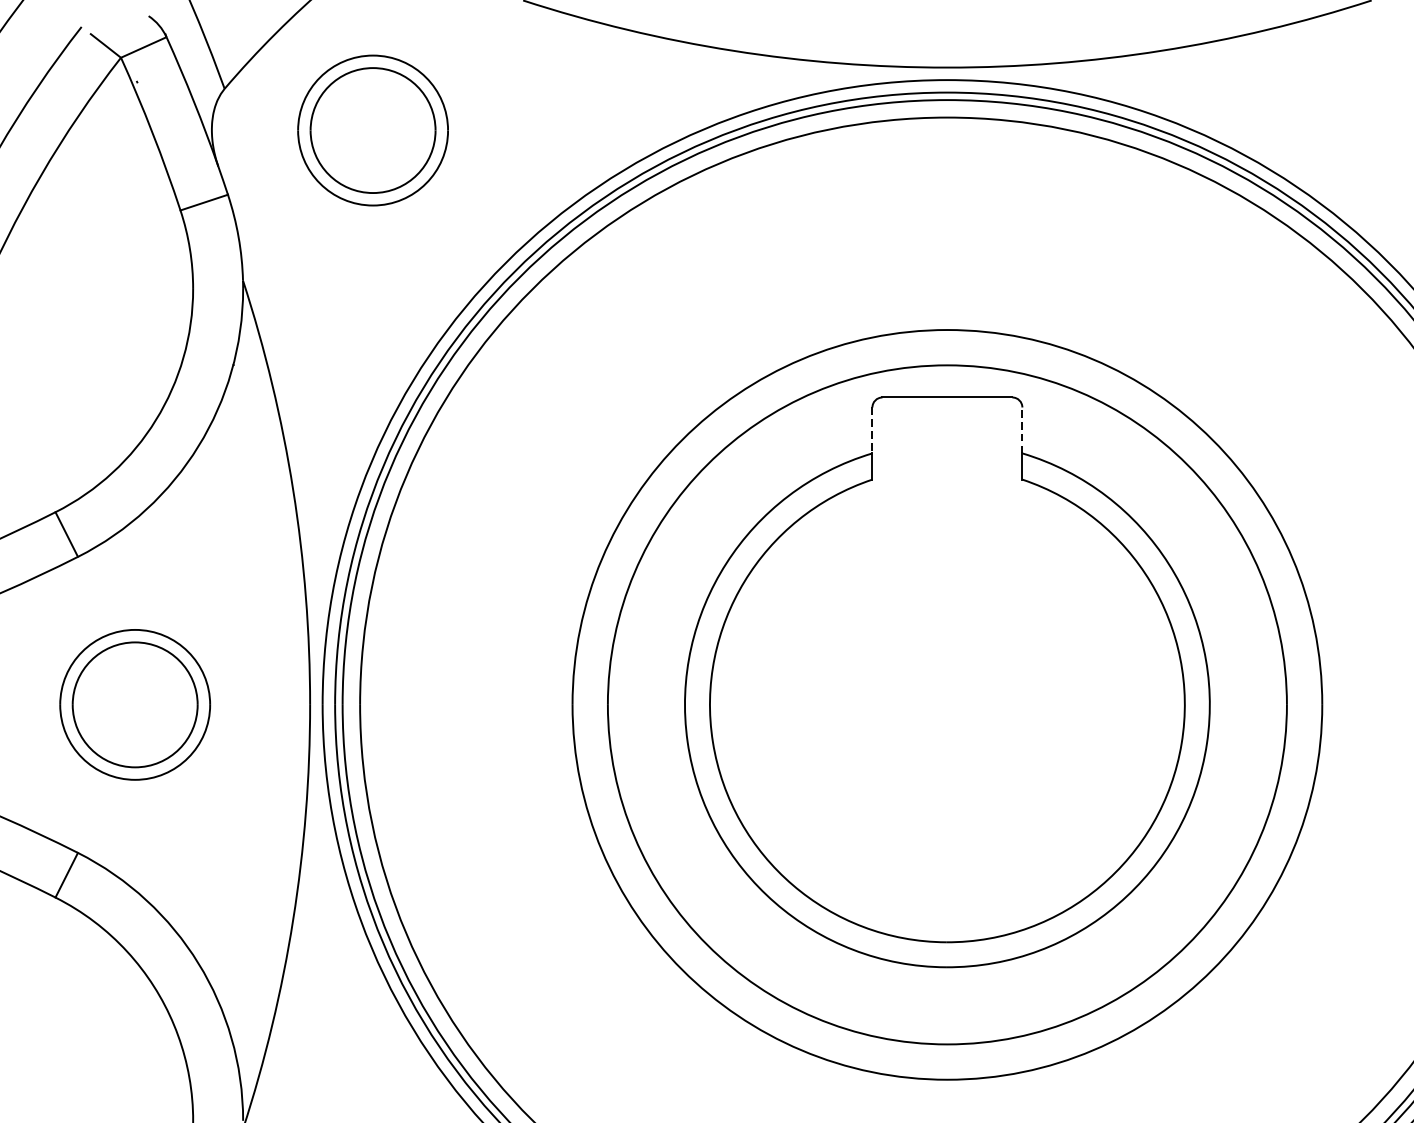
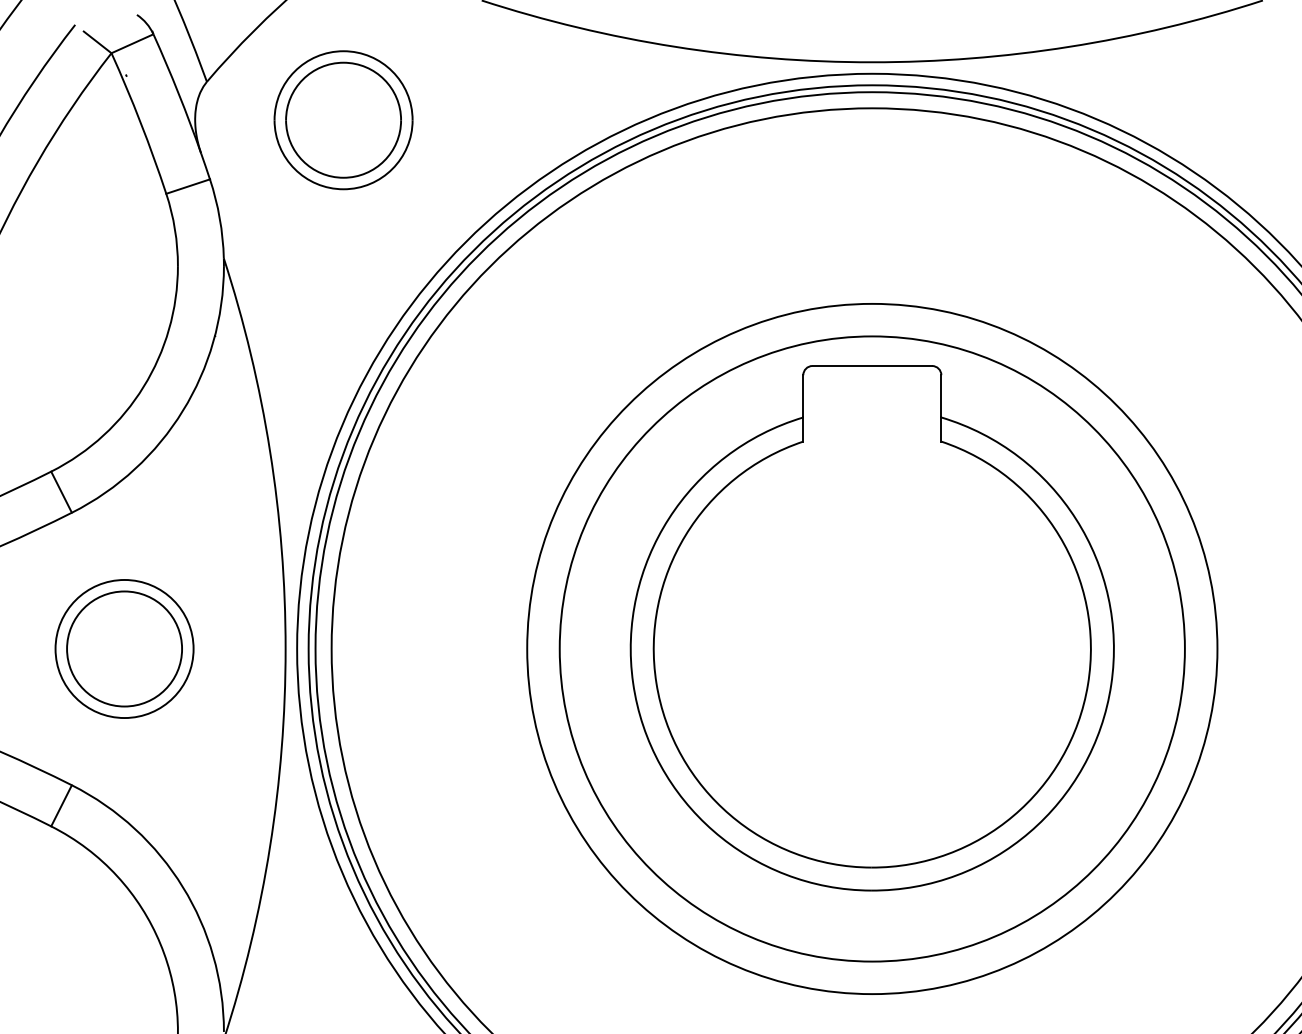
line: (1022, 429) -> (941, 395), dashed -> solid
line: (872, 430) -> (803, 396), dashed -> solid

